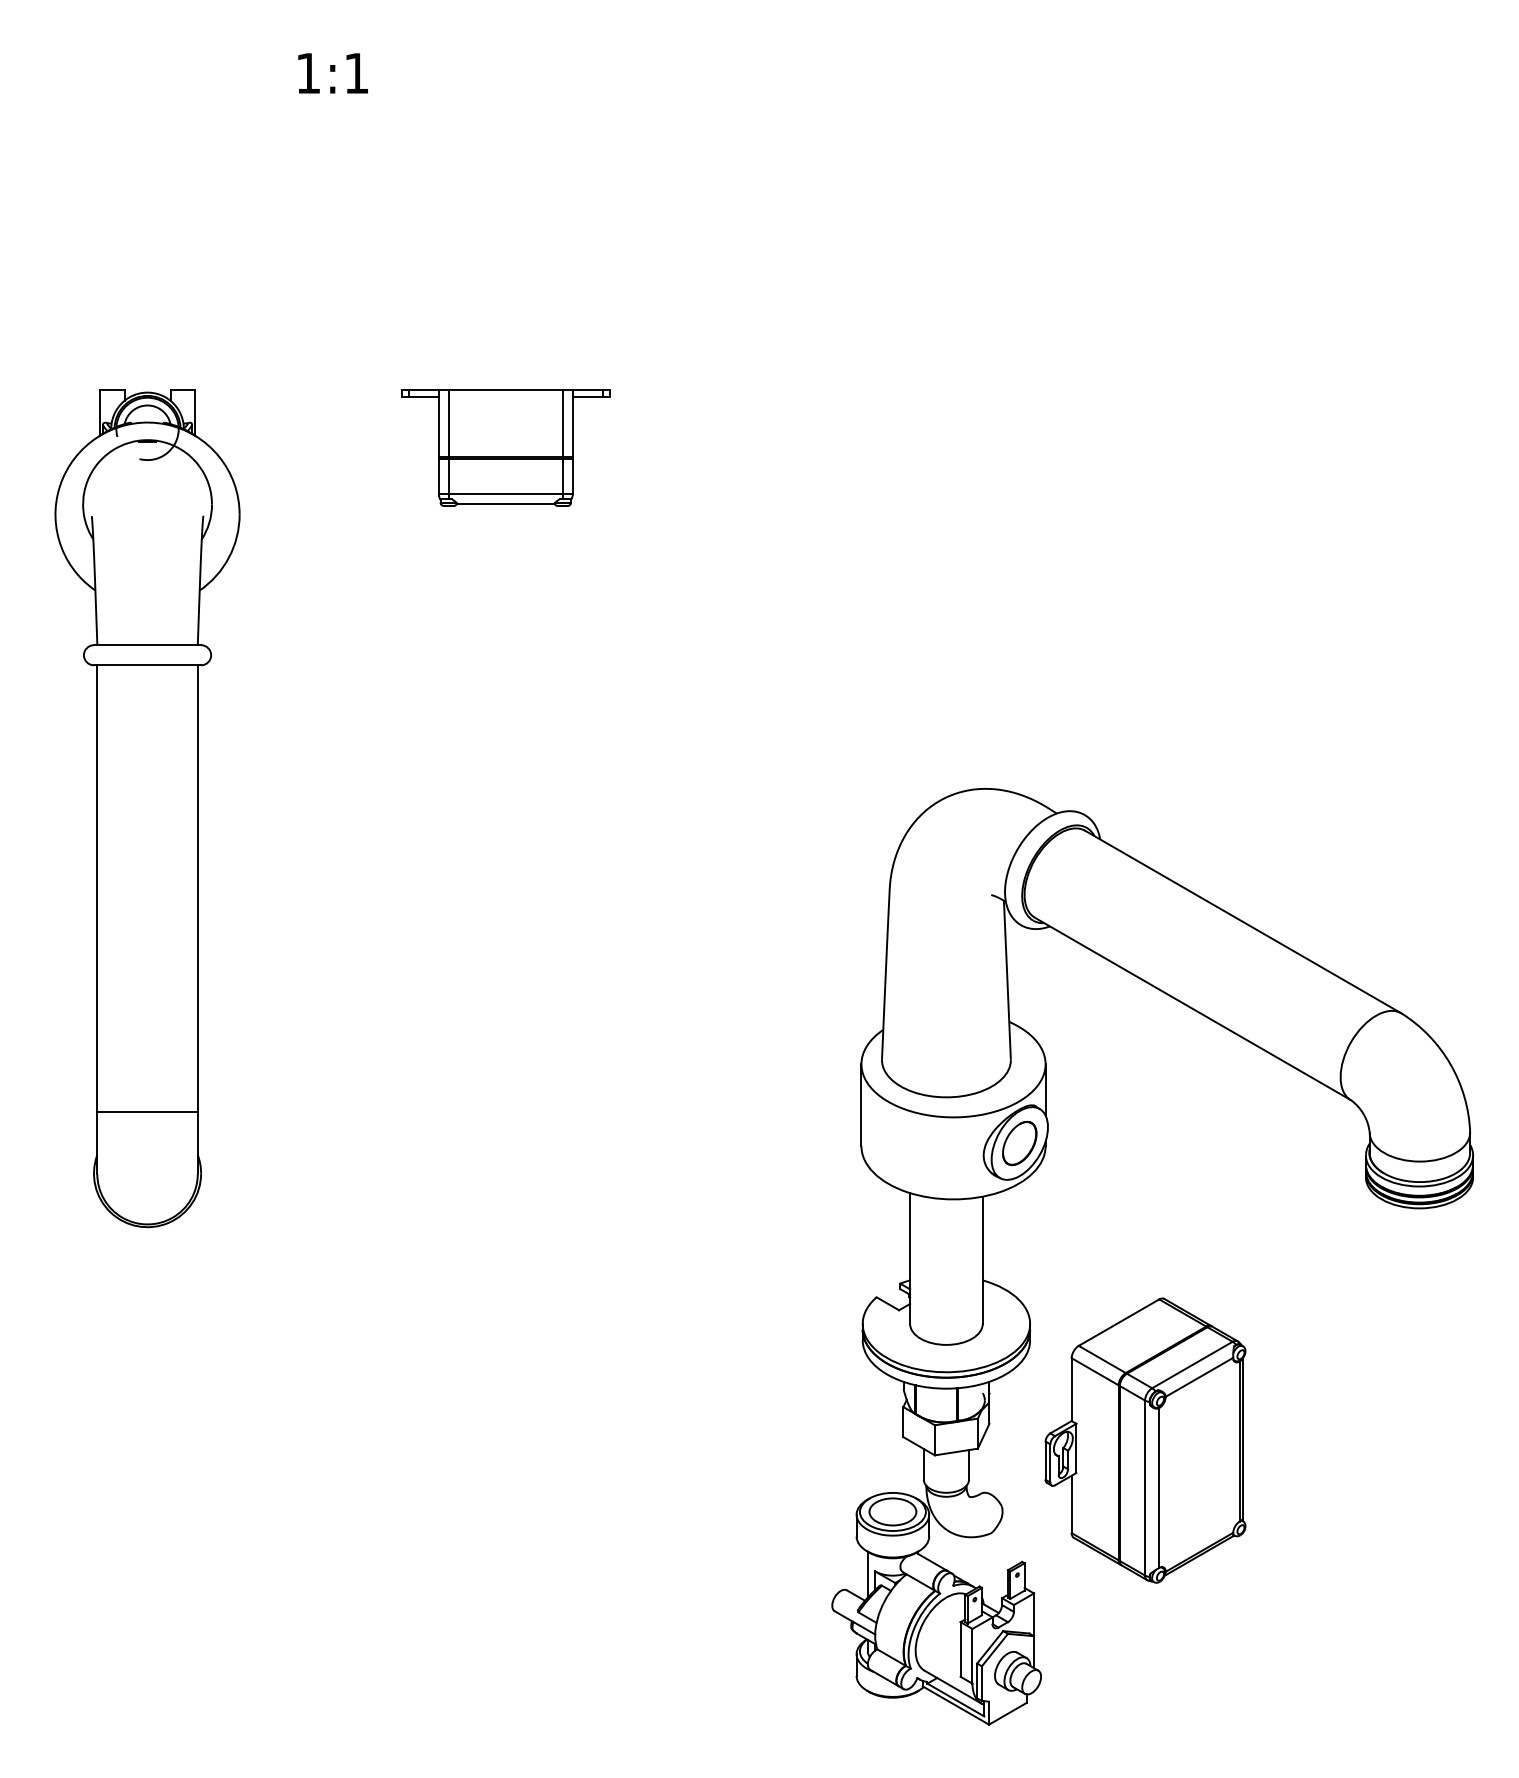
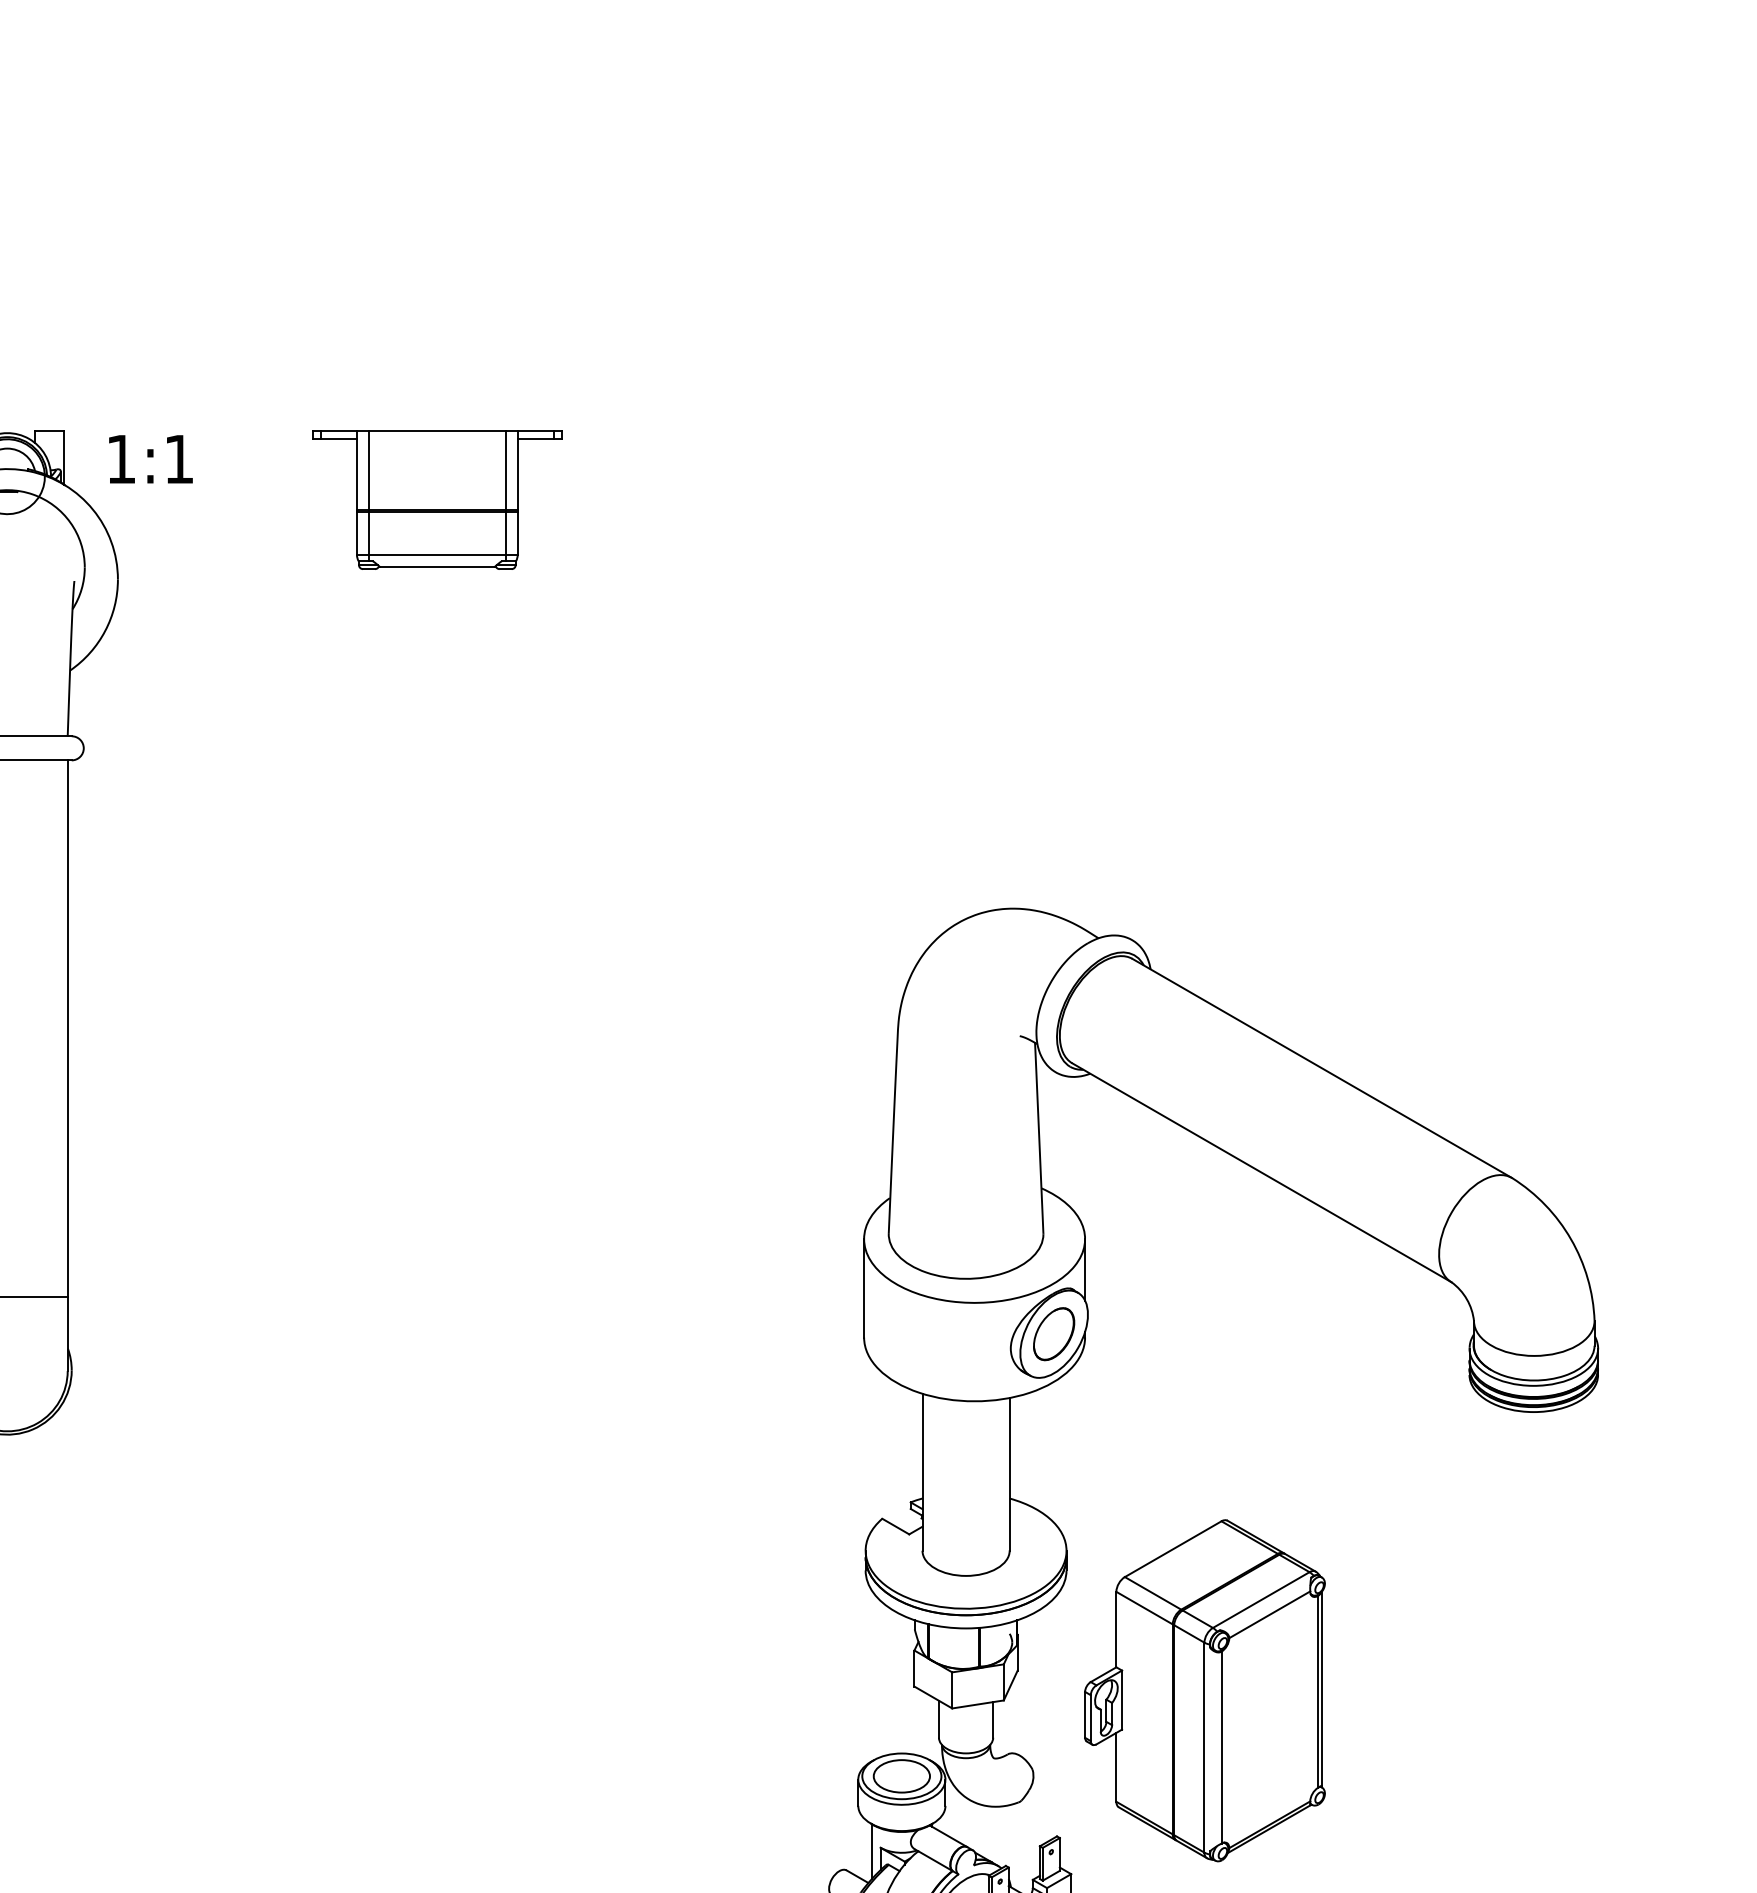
text: (332, 73) -> (150, 459), moved

